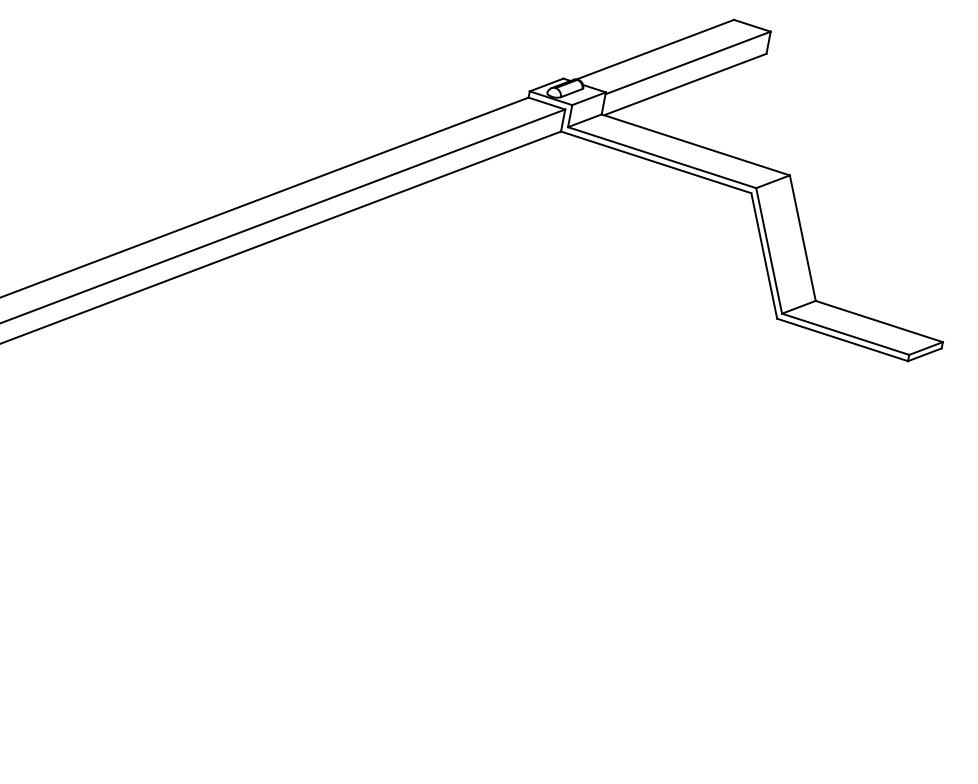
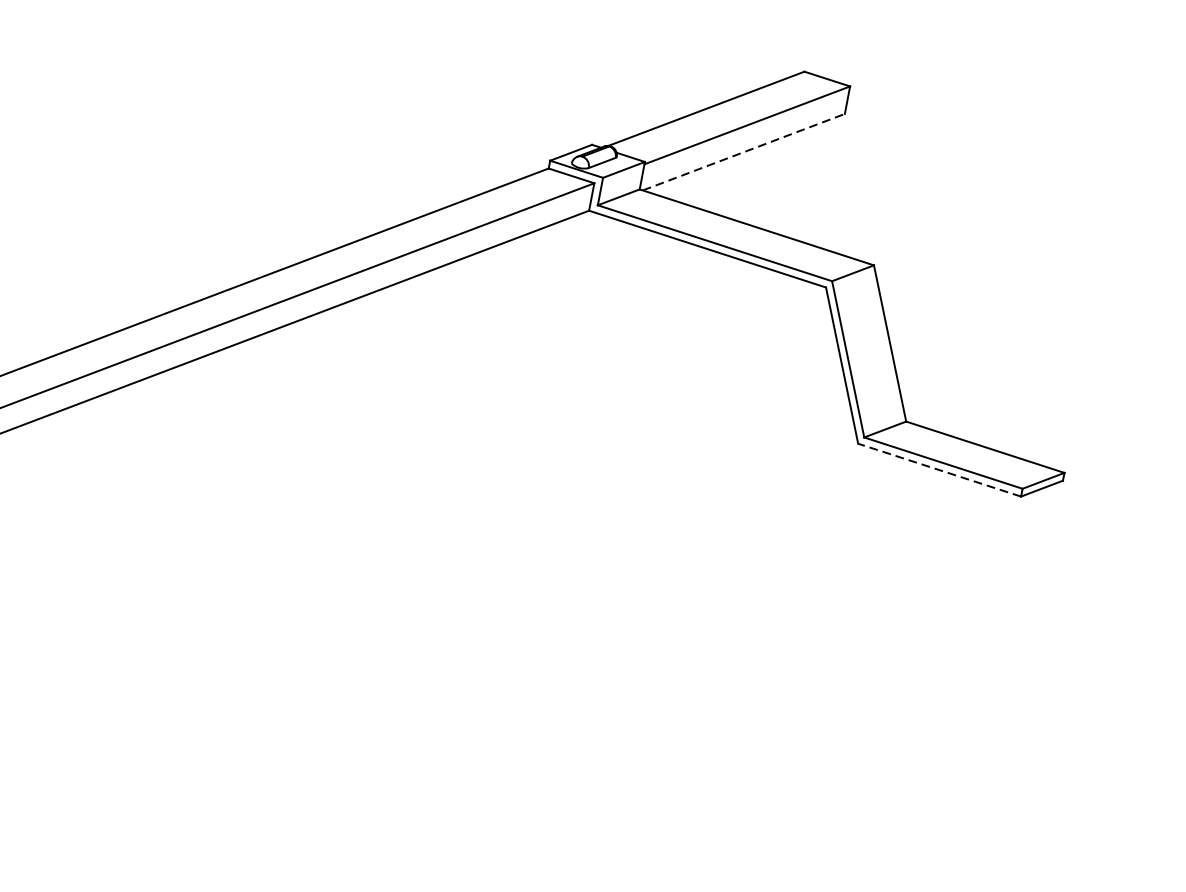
line: (685, 84) -> (744, 152), solid -> dashed
line: (842, 339) -> (939, 469), solid -> dashed

